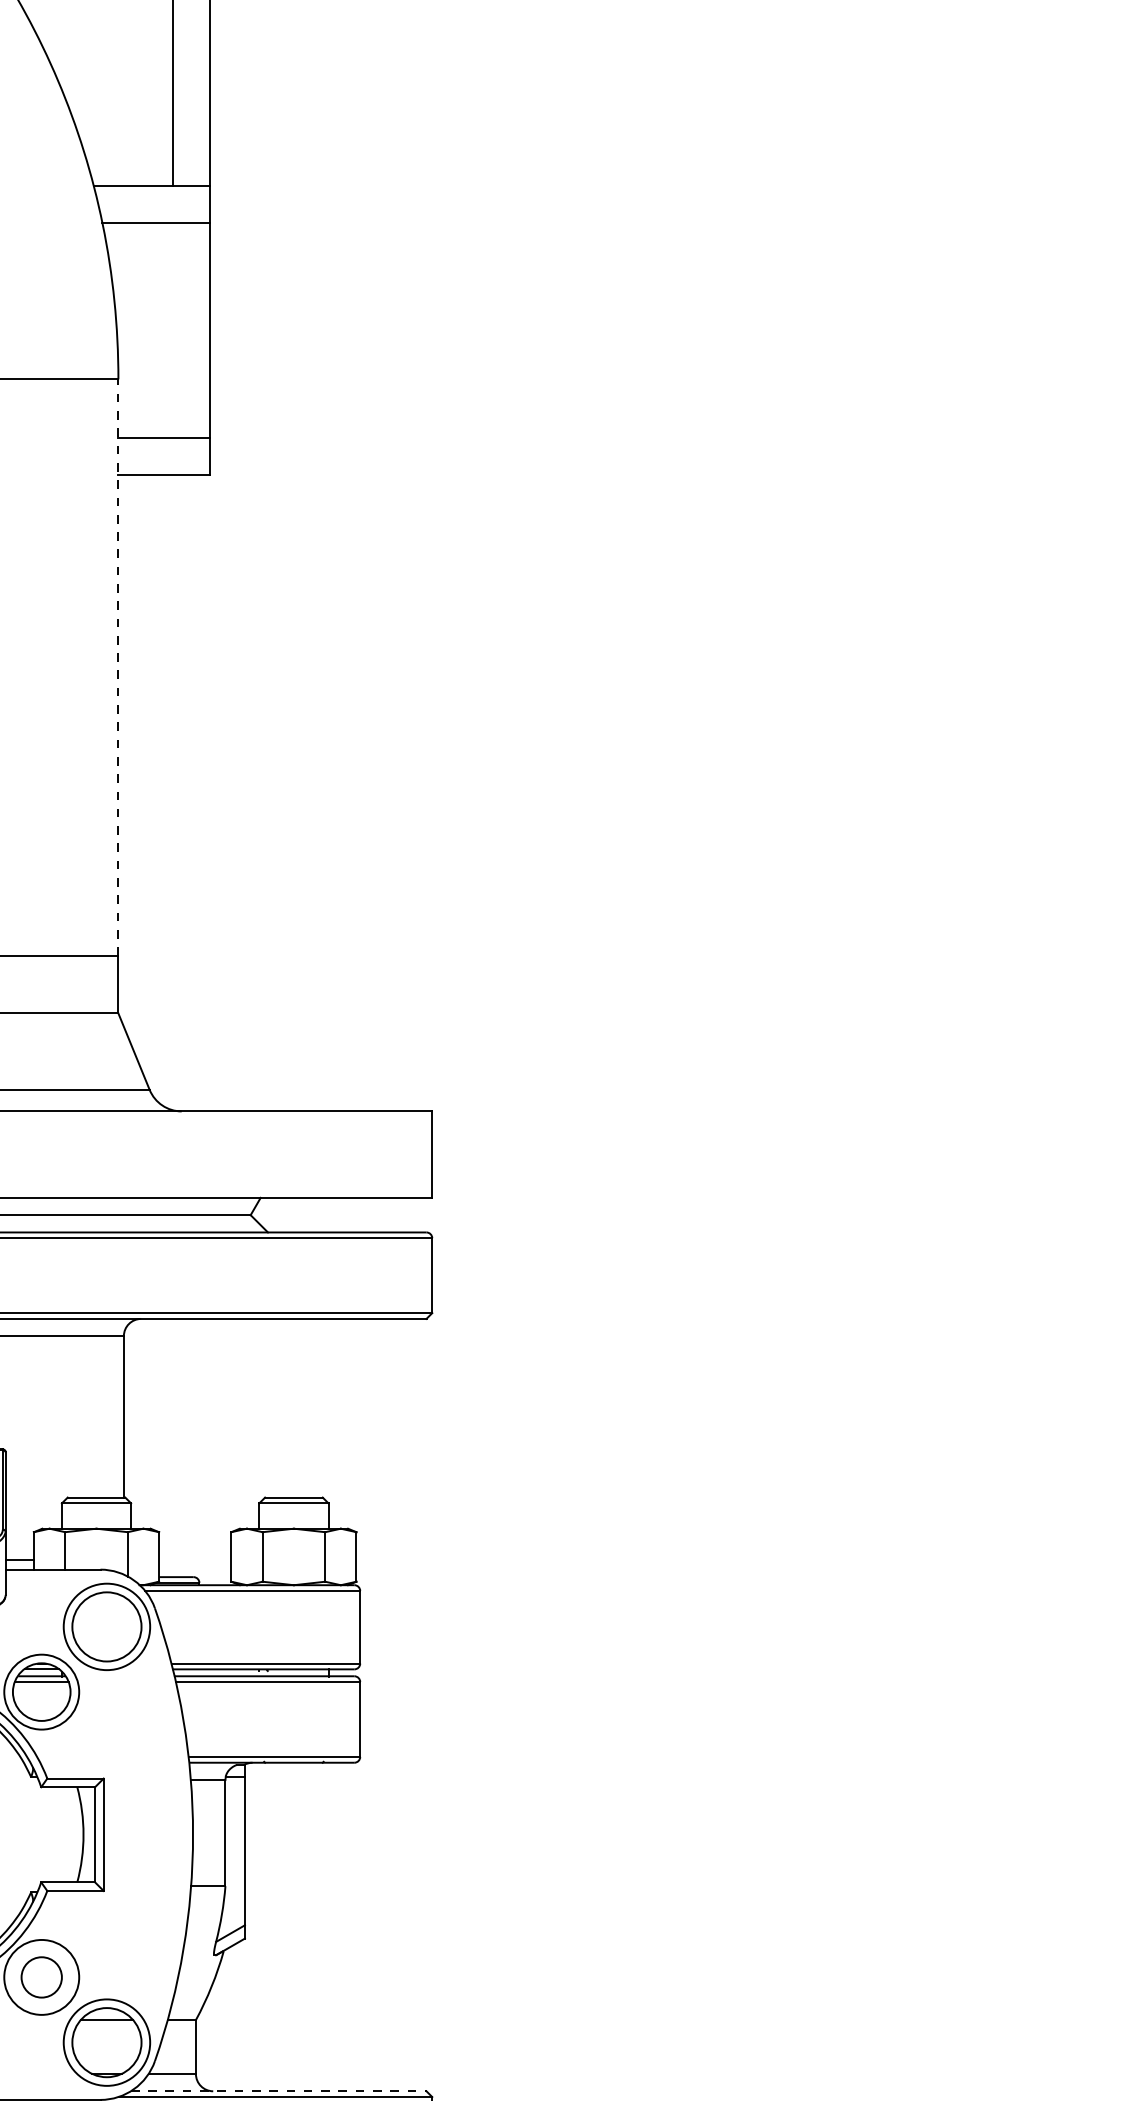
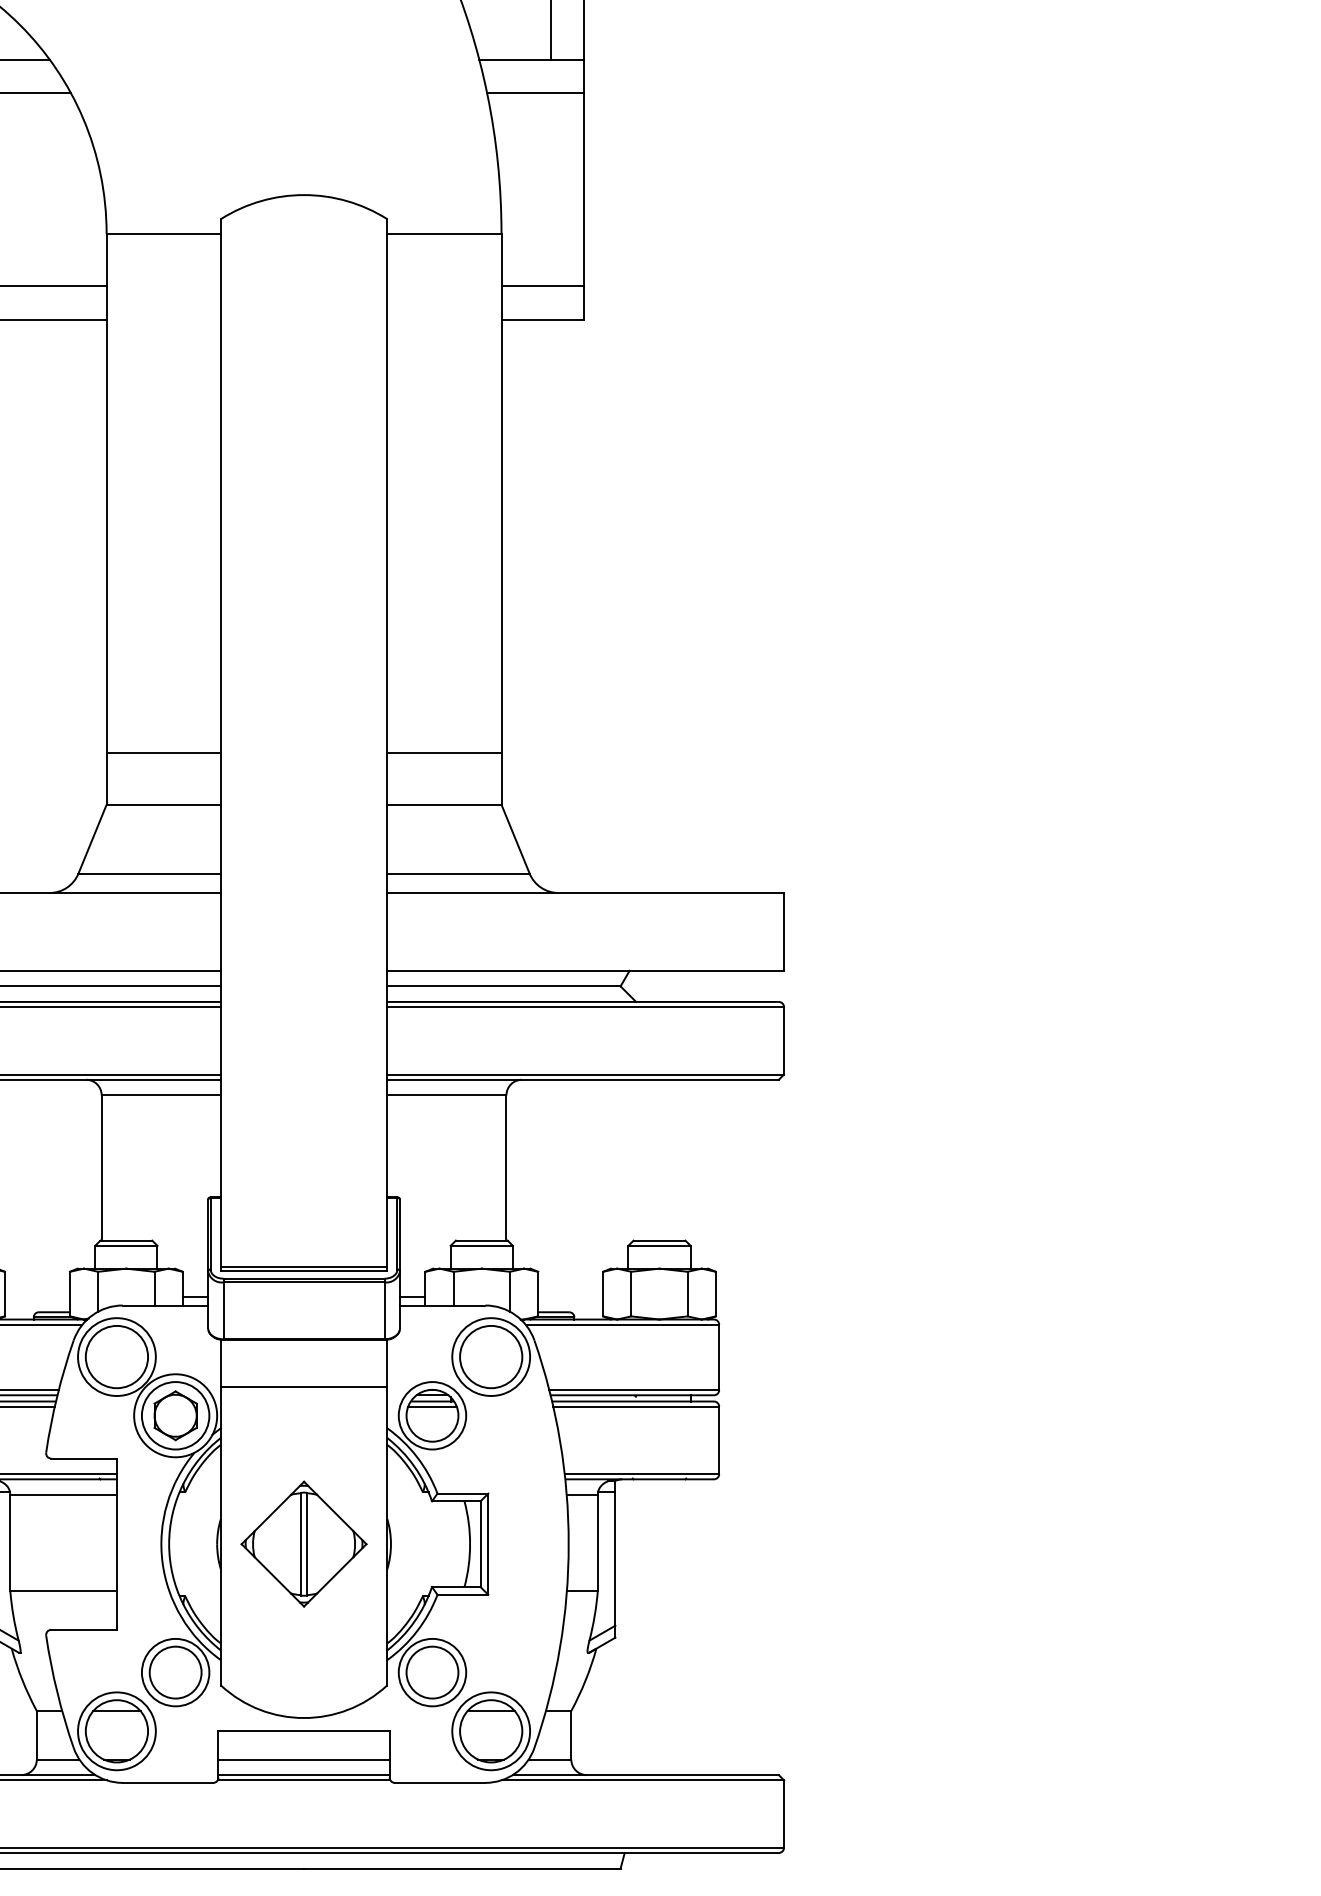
line: (118, 666) -> (501, 492), dashed -> solid
circle: (41, 1977) -> (432, 1672), size x1.43
line: (279, 2091) -> (646, 1775), dashed -> solid

